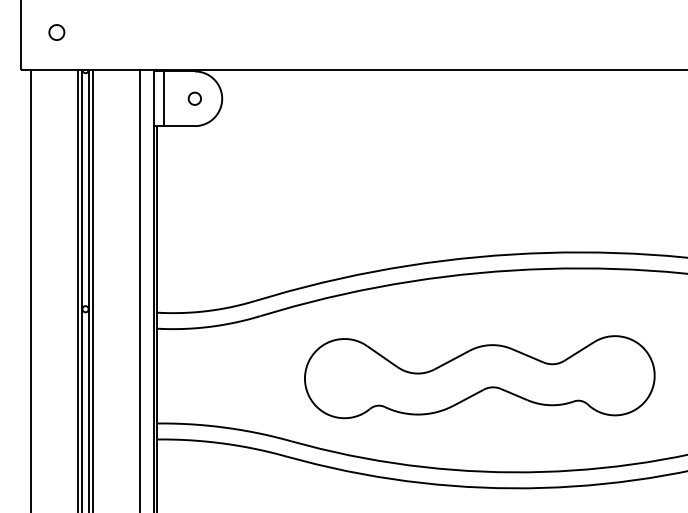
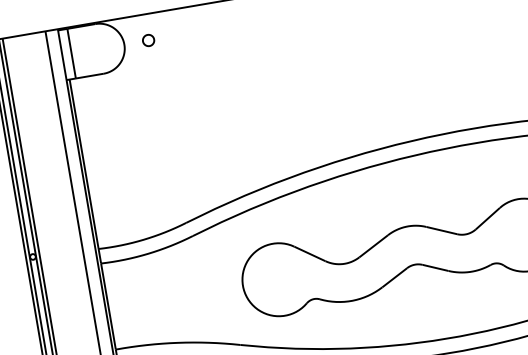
part: (194, 98) -> (148, 40), moved

